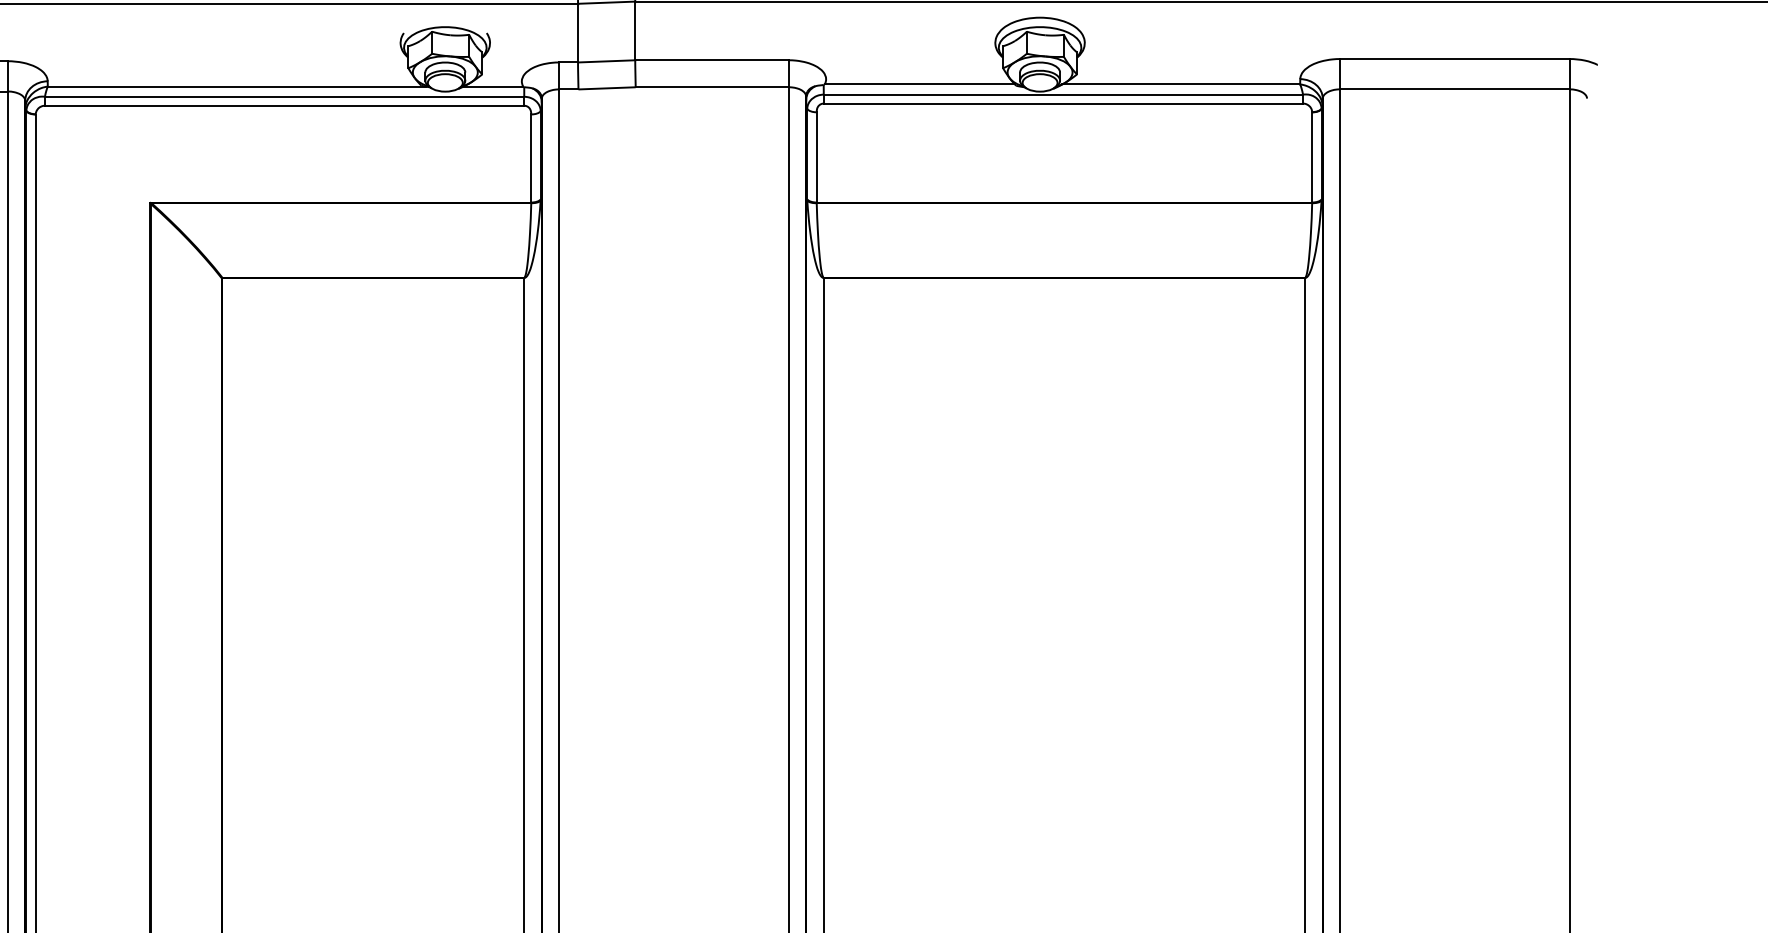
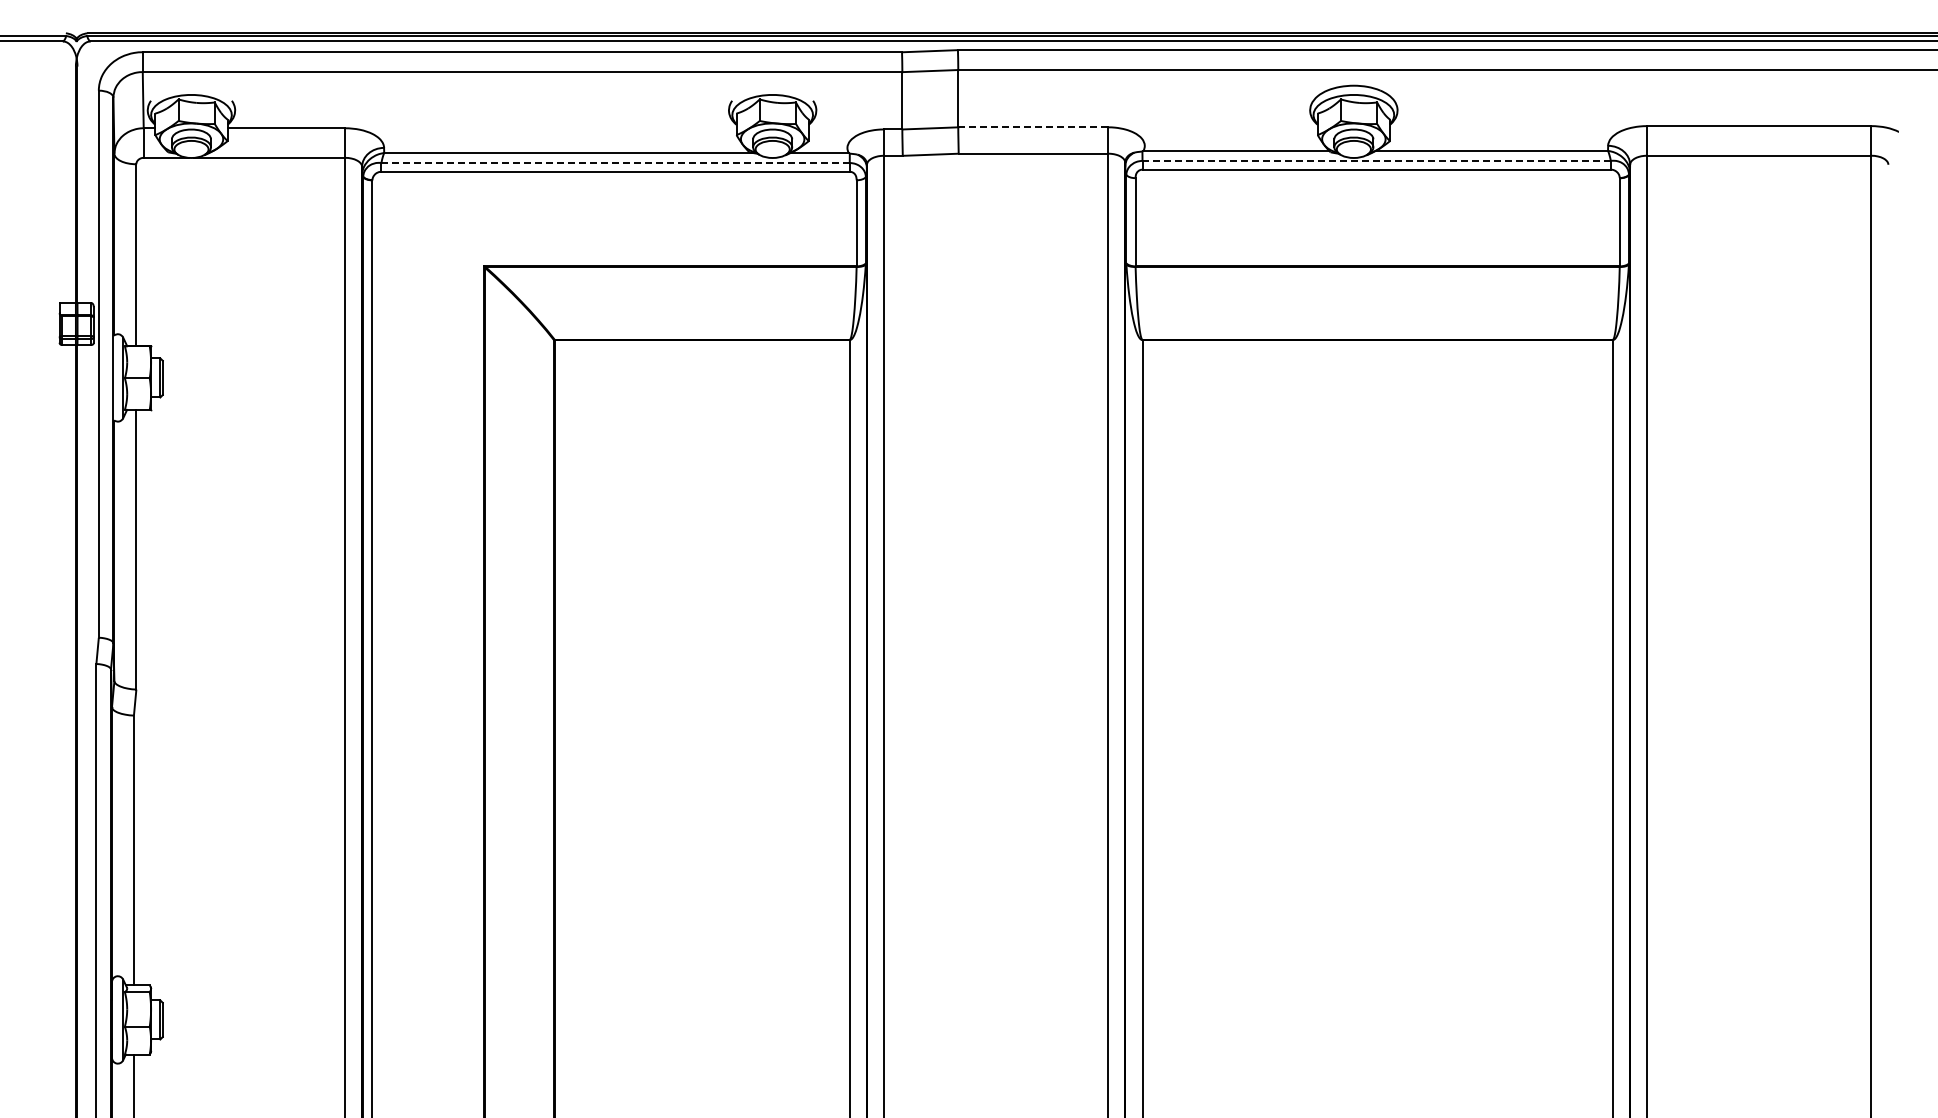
line: (712, 60) -> (1033, 127), solid -> dashed
line: (1063, 94) -> (1376, 160), solid -> dashed
line: (284, 97) -> (615, 163), solid -> dashed

